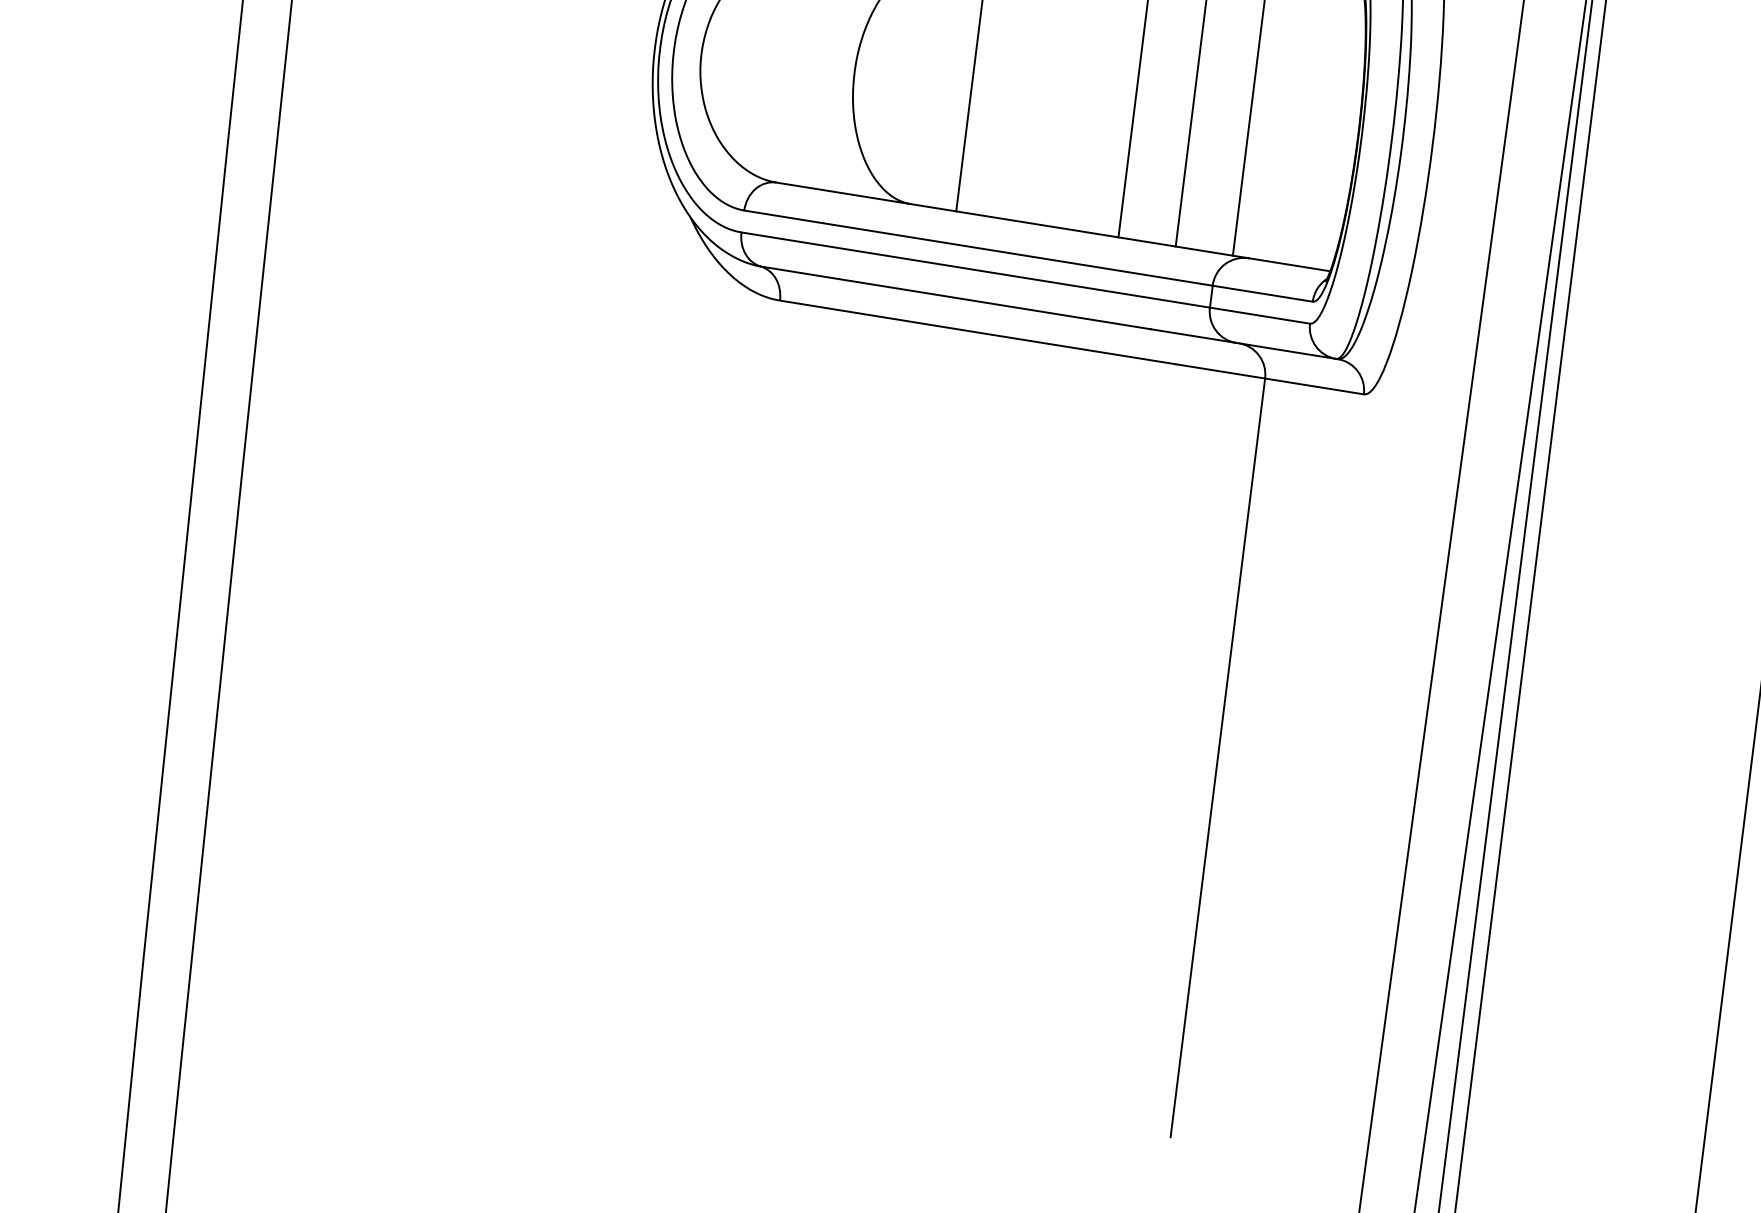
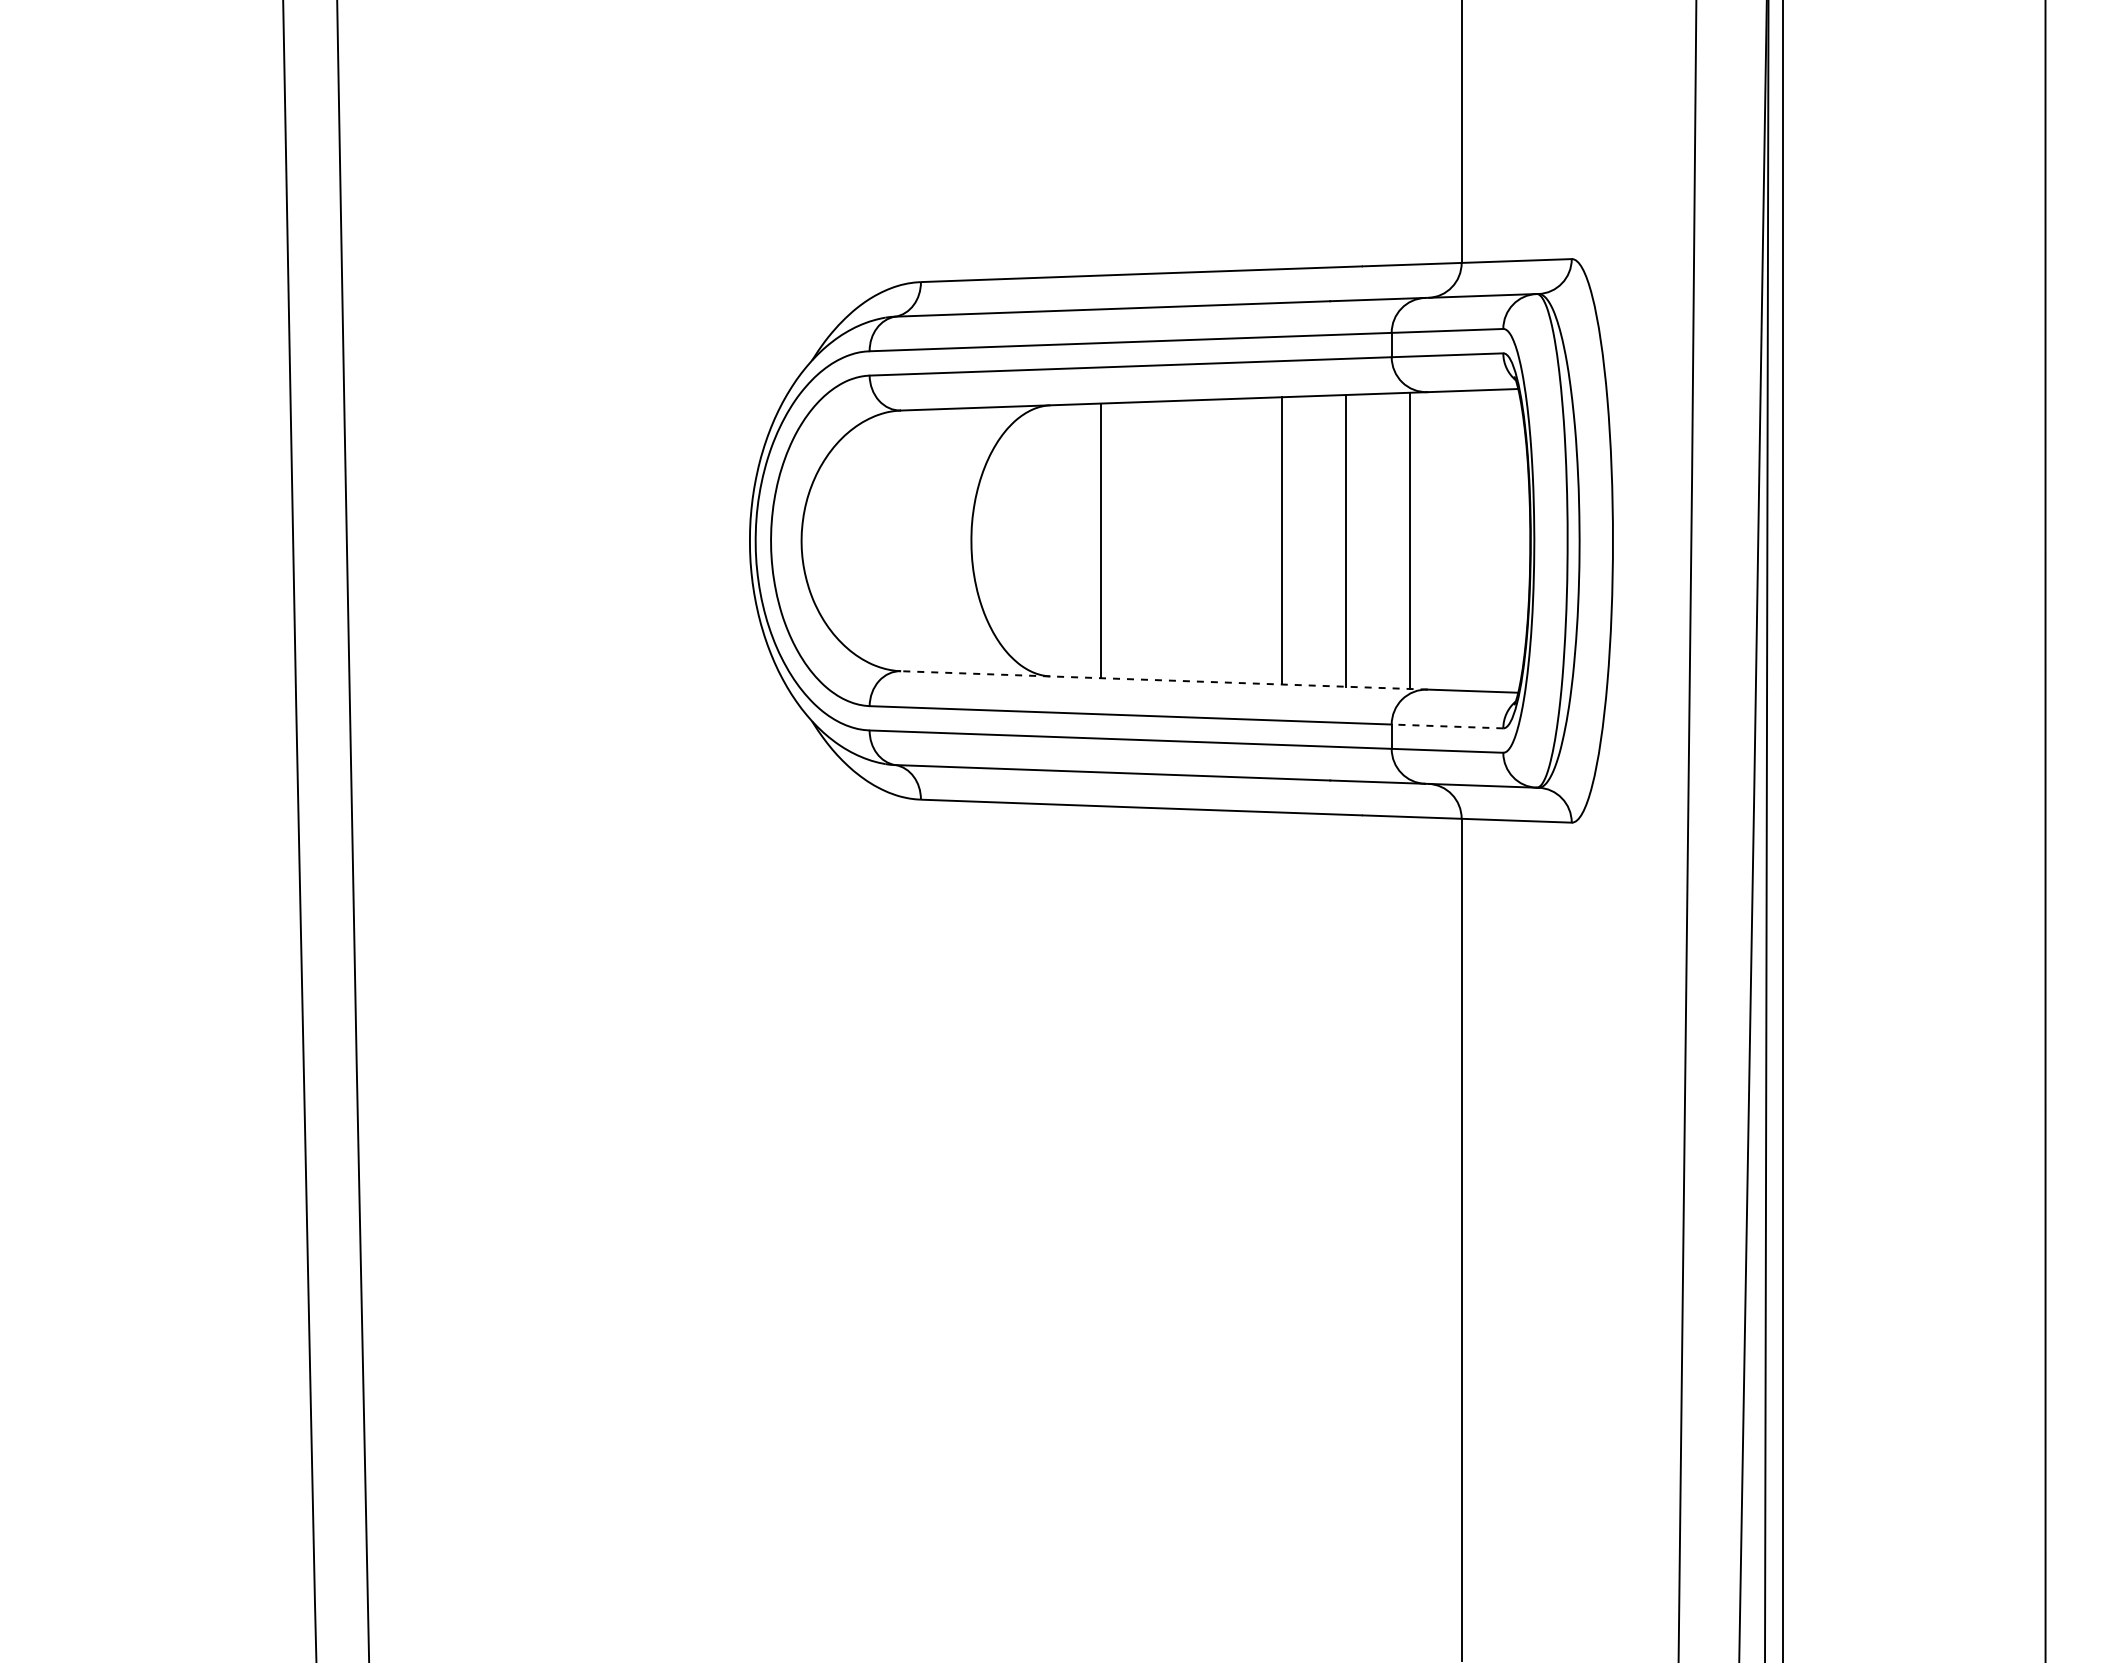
line: (1011, 220) -> (1163, 680), solid -> dashed
line: (1262, 293) -> (1447, 726), solid -> dashed

